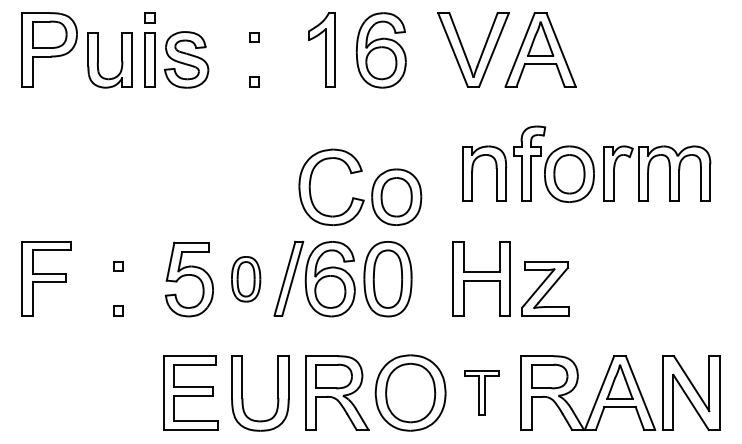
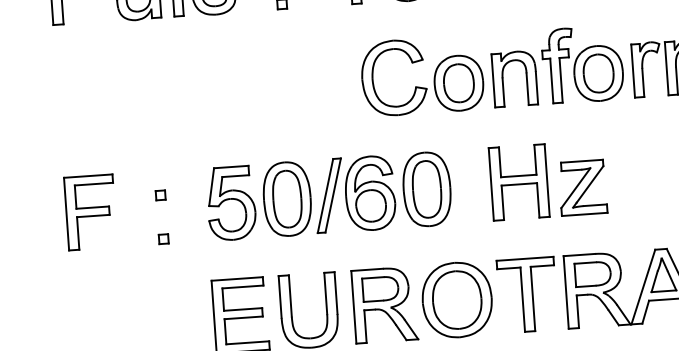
part: (371, 189) -> (433, 77), moved
part: (245, 279) -> (286, 199), size x1.67
part: (481, 392) -> (527, 294), size x1.67

